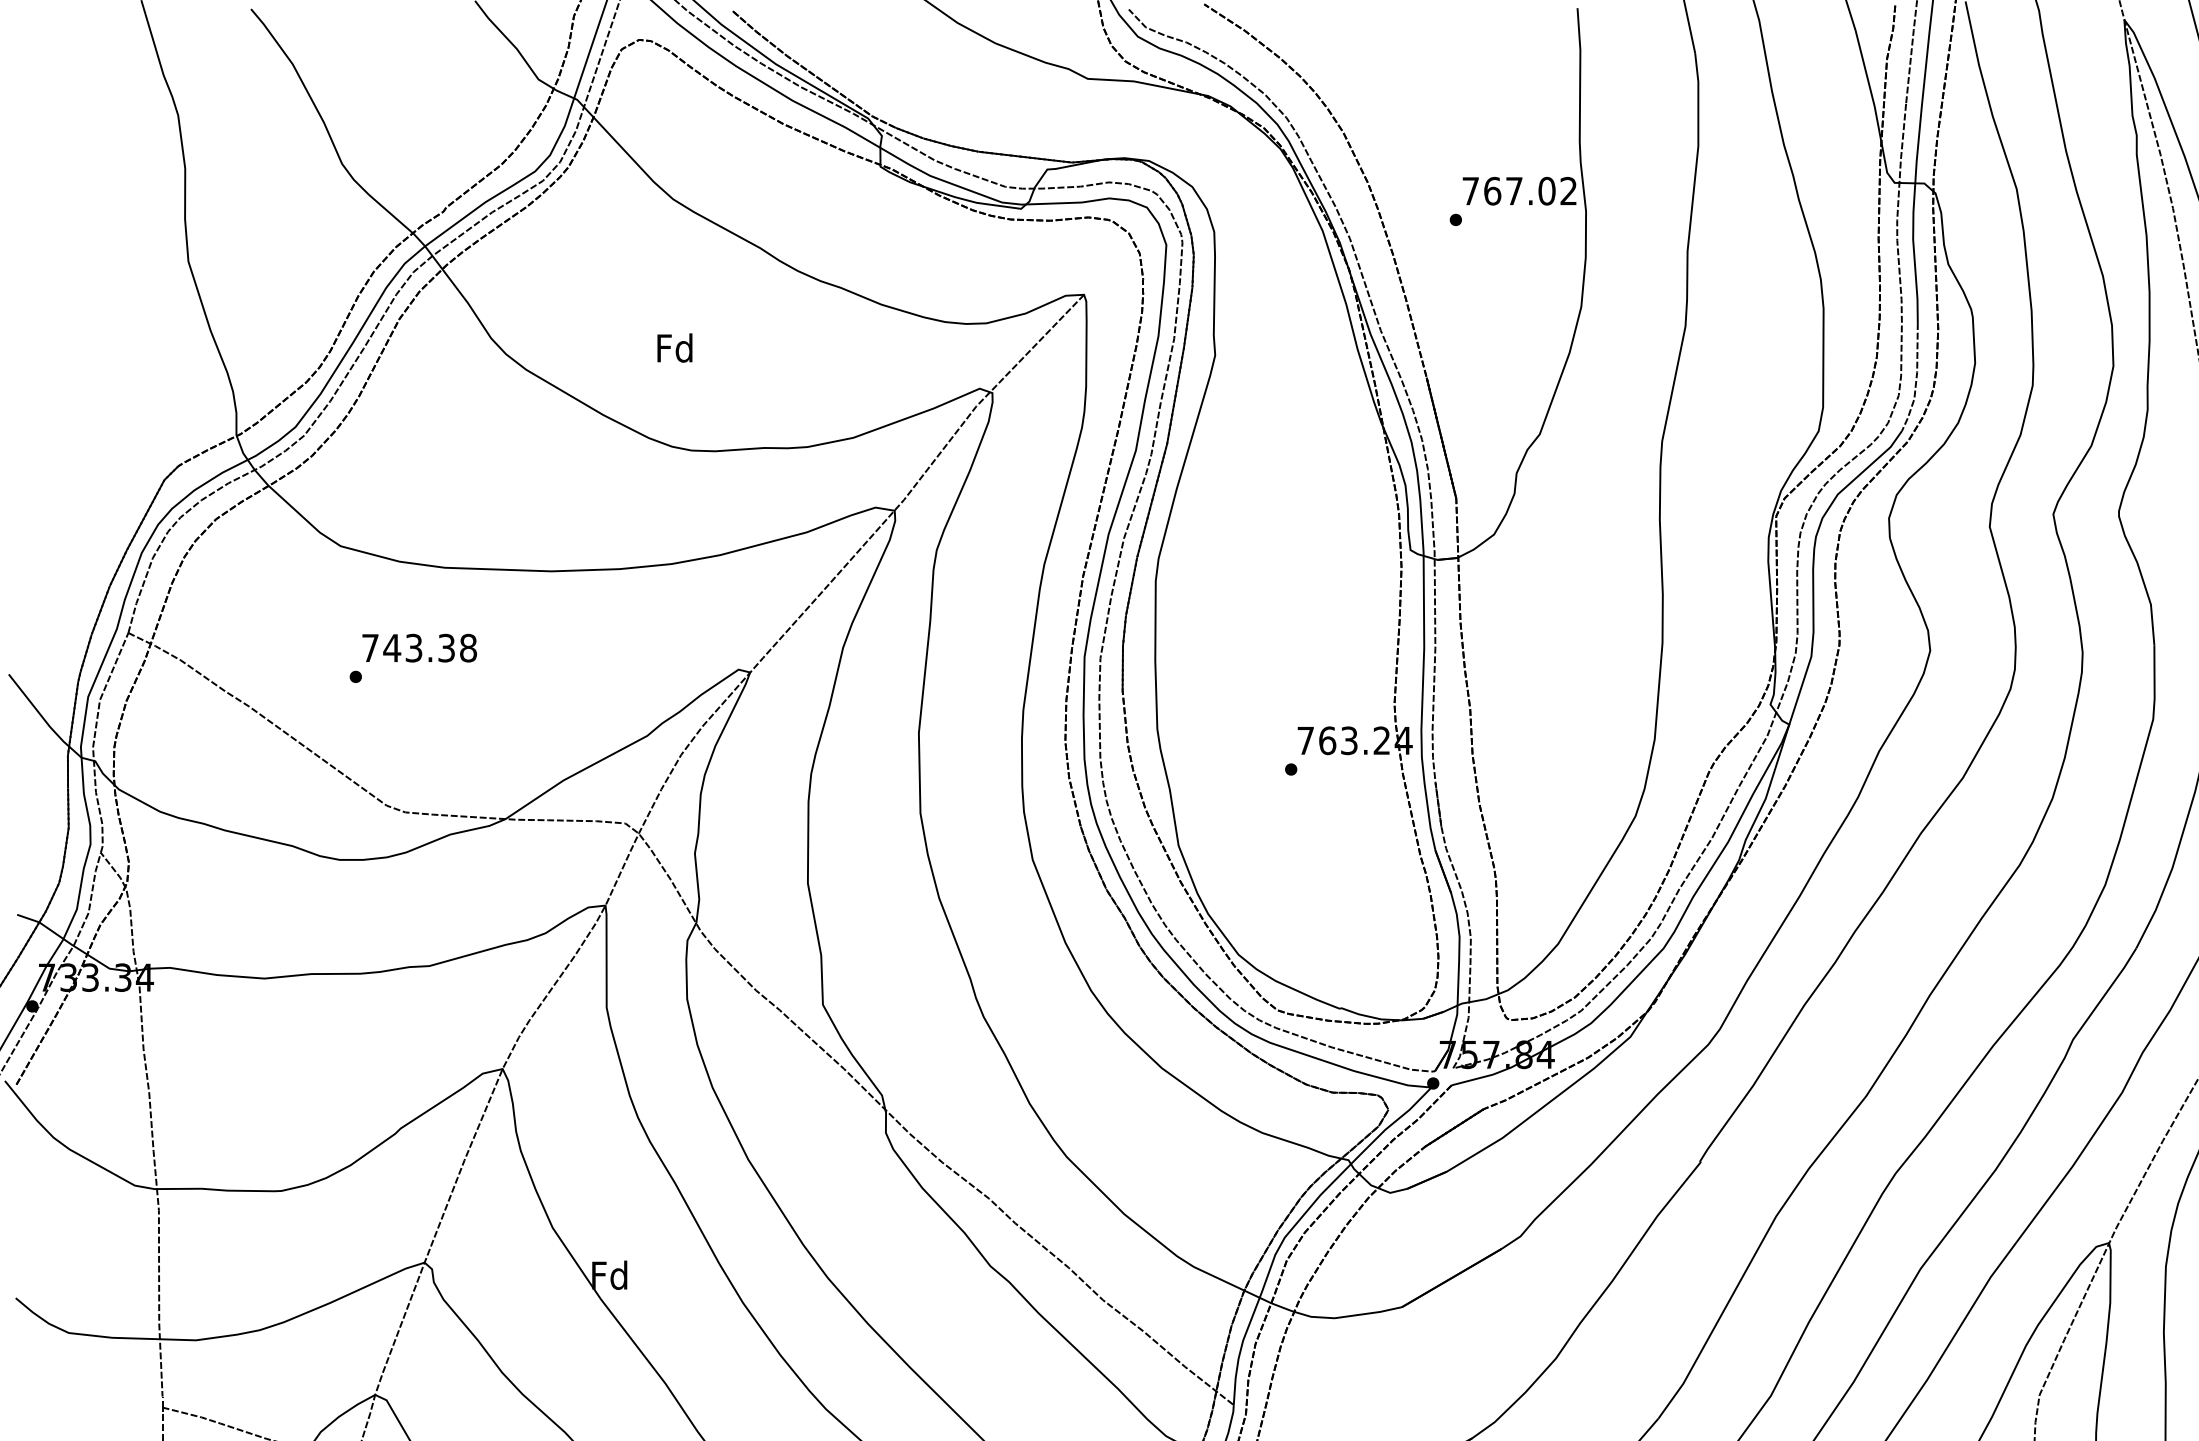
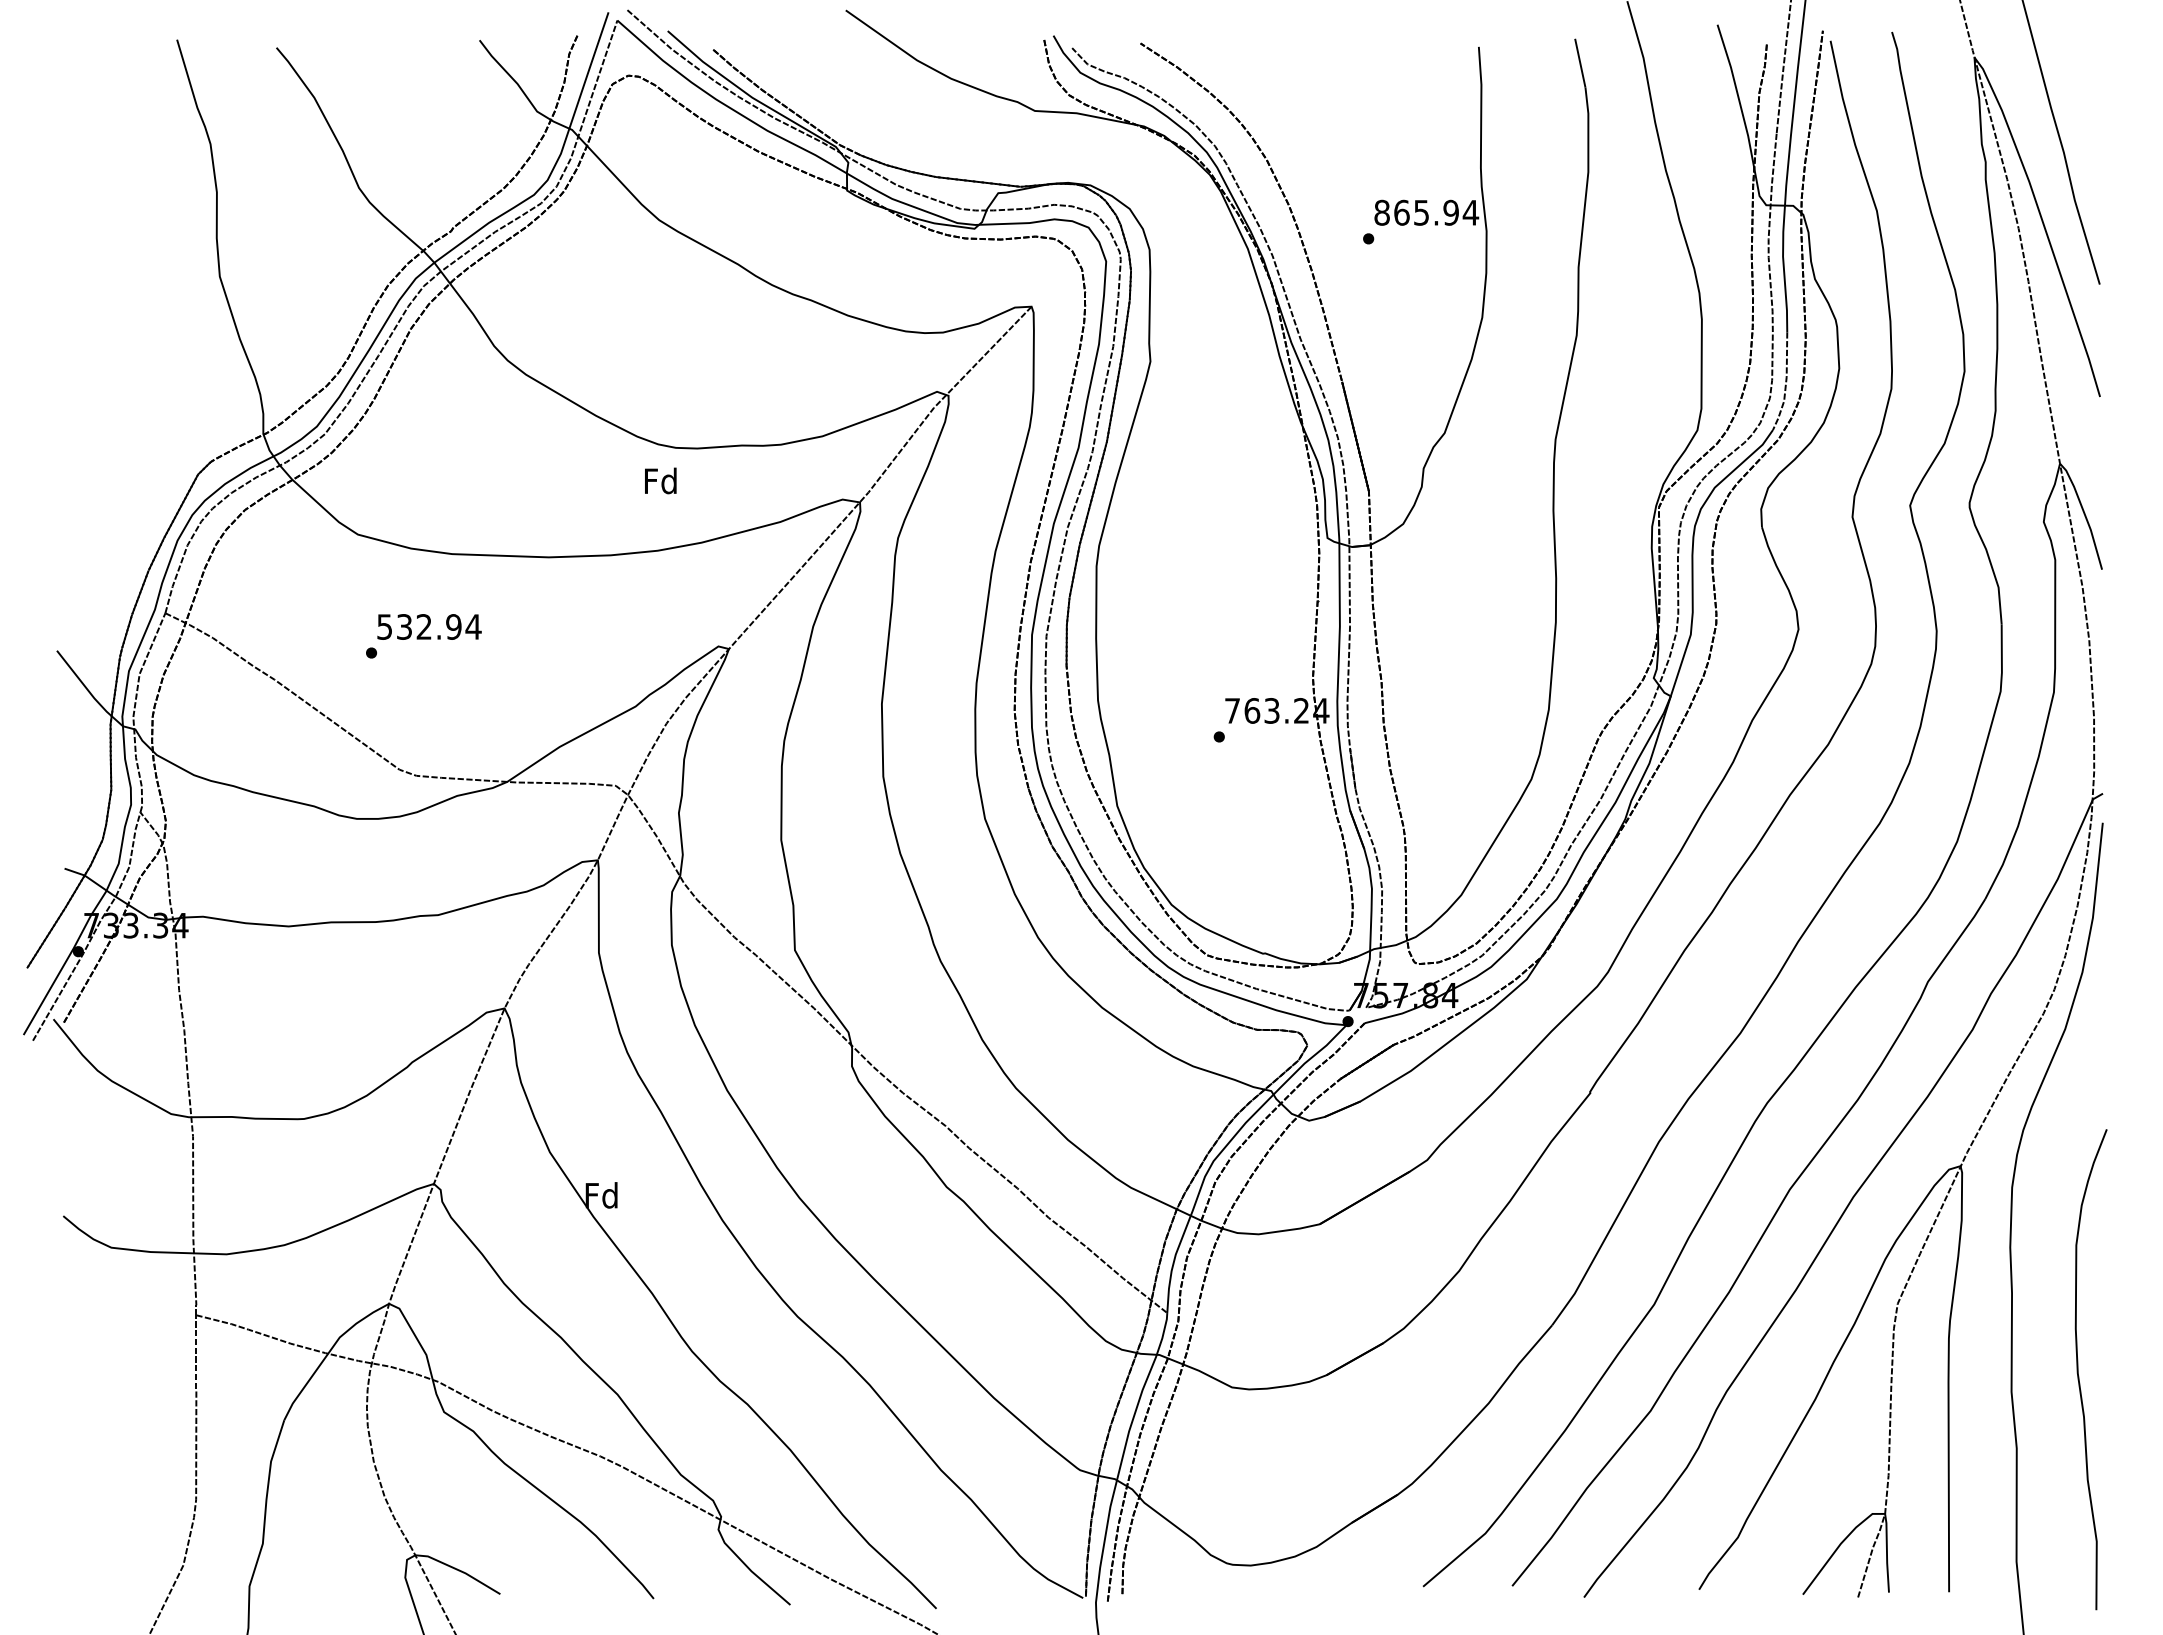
text: (1519, 190) -> (1426, 212), 767.02 -> 865.94
text: (674, 347) -> (660, 480), moved
text: (419, 647) -> (429, 626), 743.38 -> 532.94

